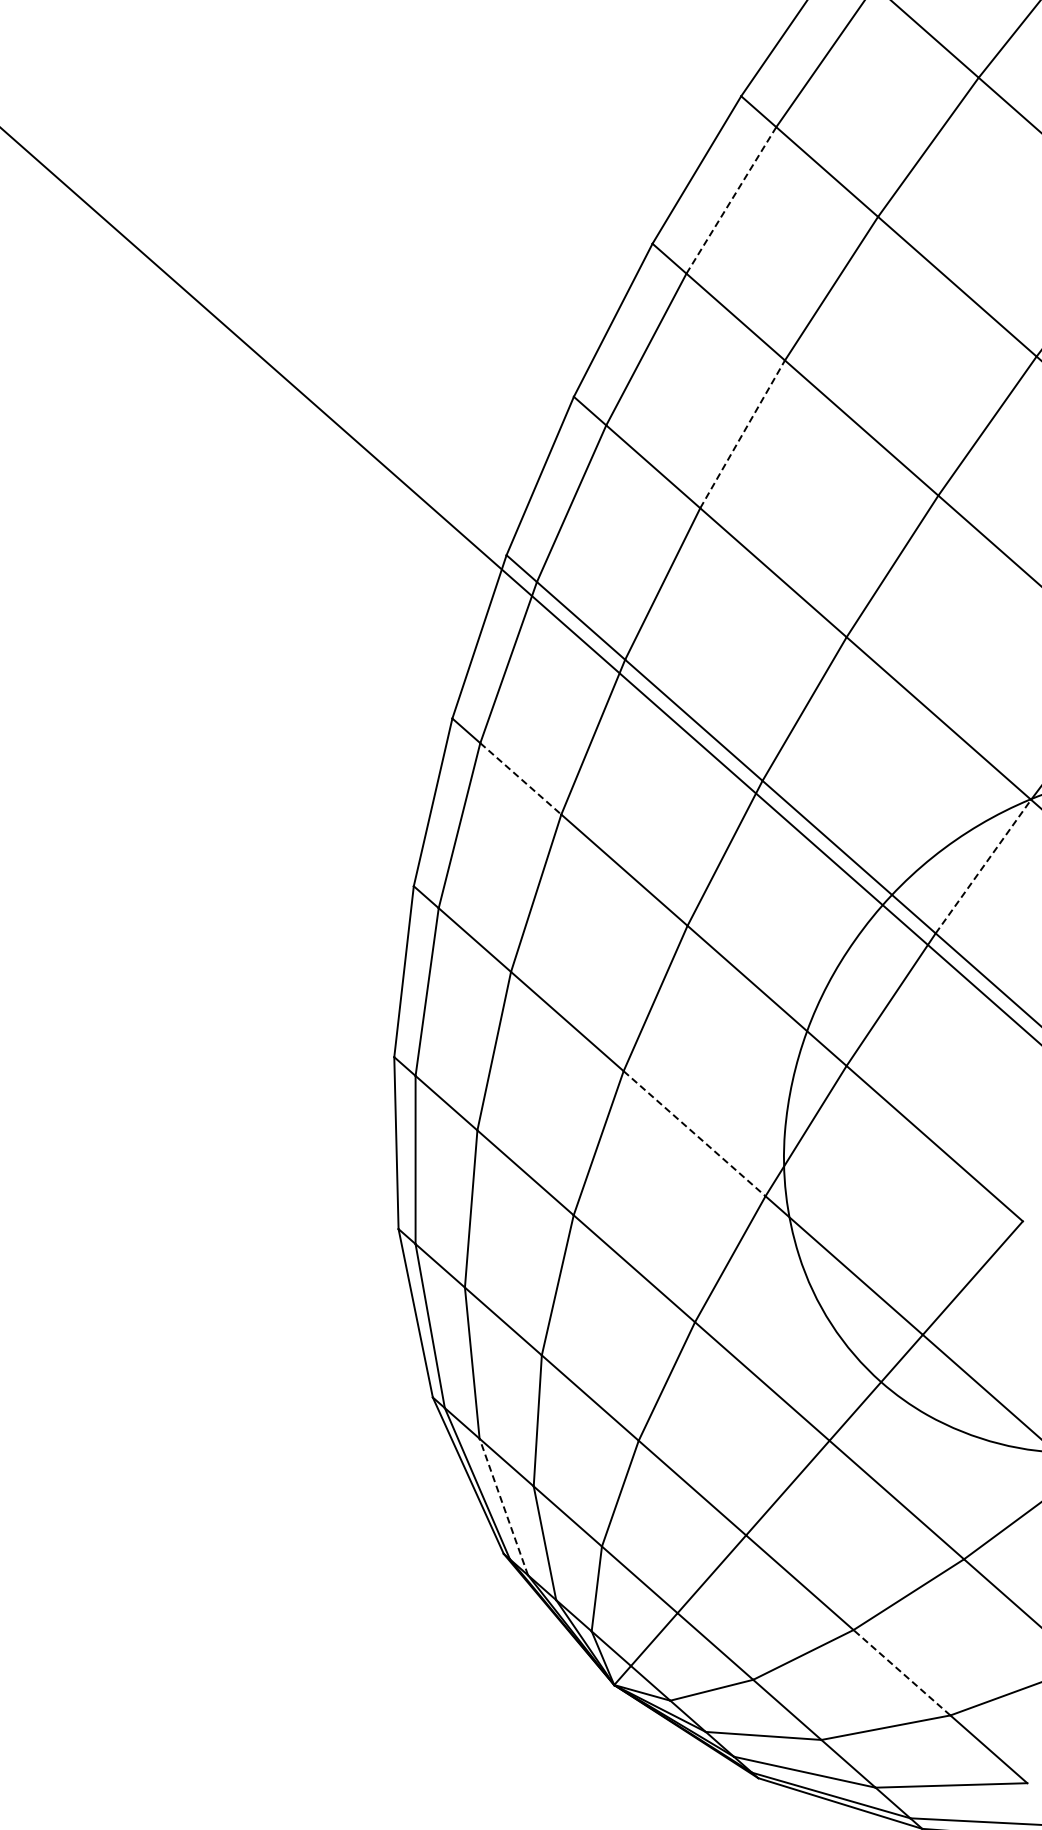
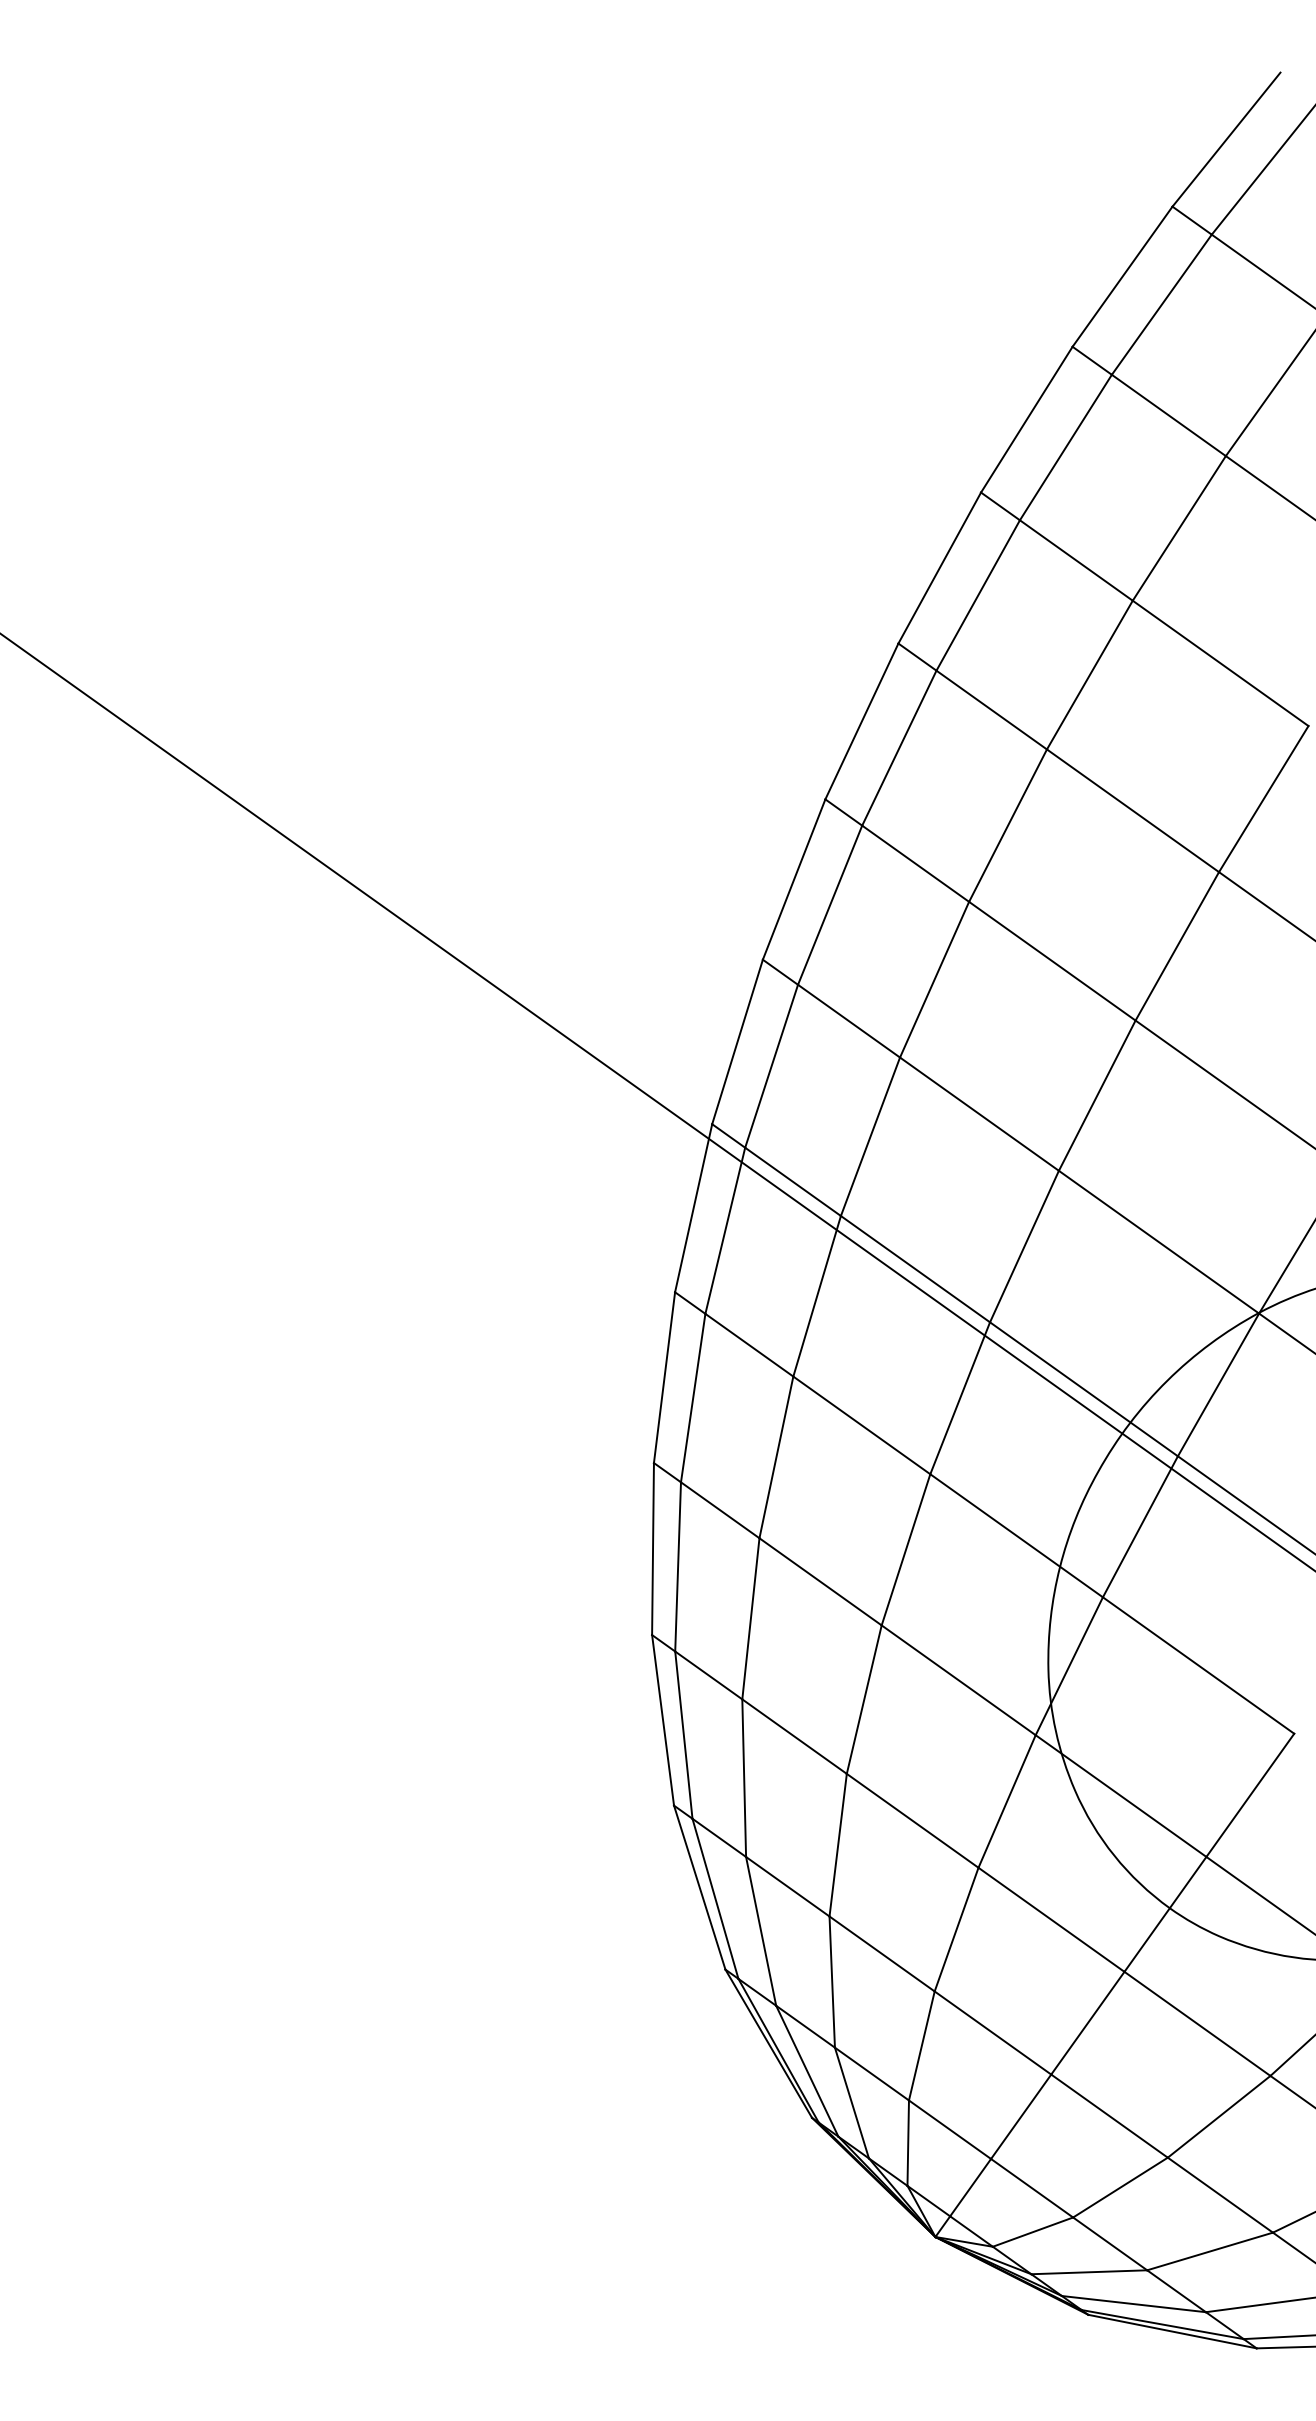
line: (731, 200) -> (899, 748), dashed -> solid
line: (742, 434) -> (934, 979), dashed -> solid
line: (520, 779) -> (749, 1345), dashed -> solid
line: (983, 866) -> (1218, 1384), dashed -> solid
line: (694, 1133) -> (958, 1680), dashed -> solid
line: (504, 1506) -> (807, 2070), dashed -> solid
line: (902, 1673) -> (1220, 2195), dashed -> solid

